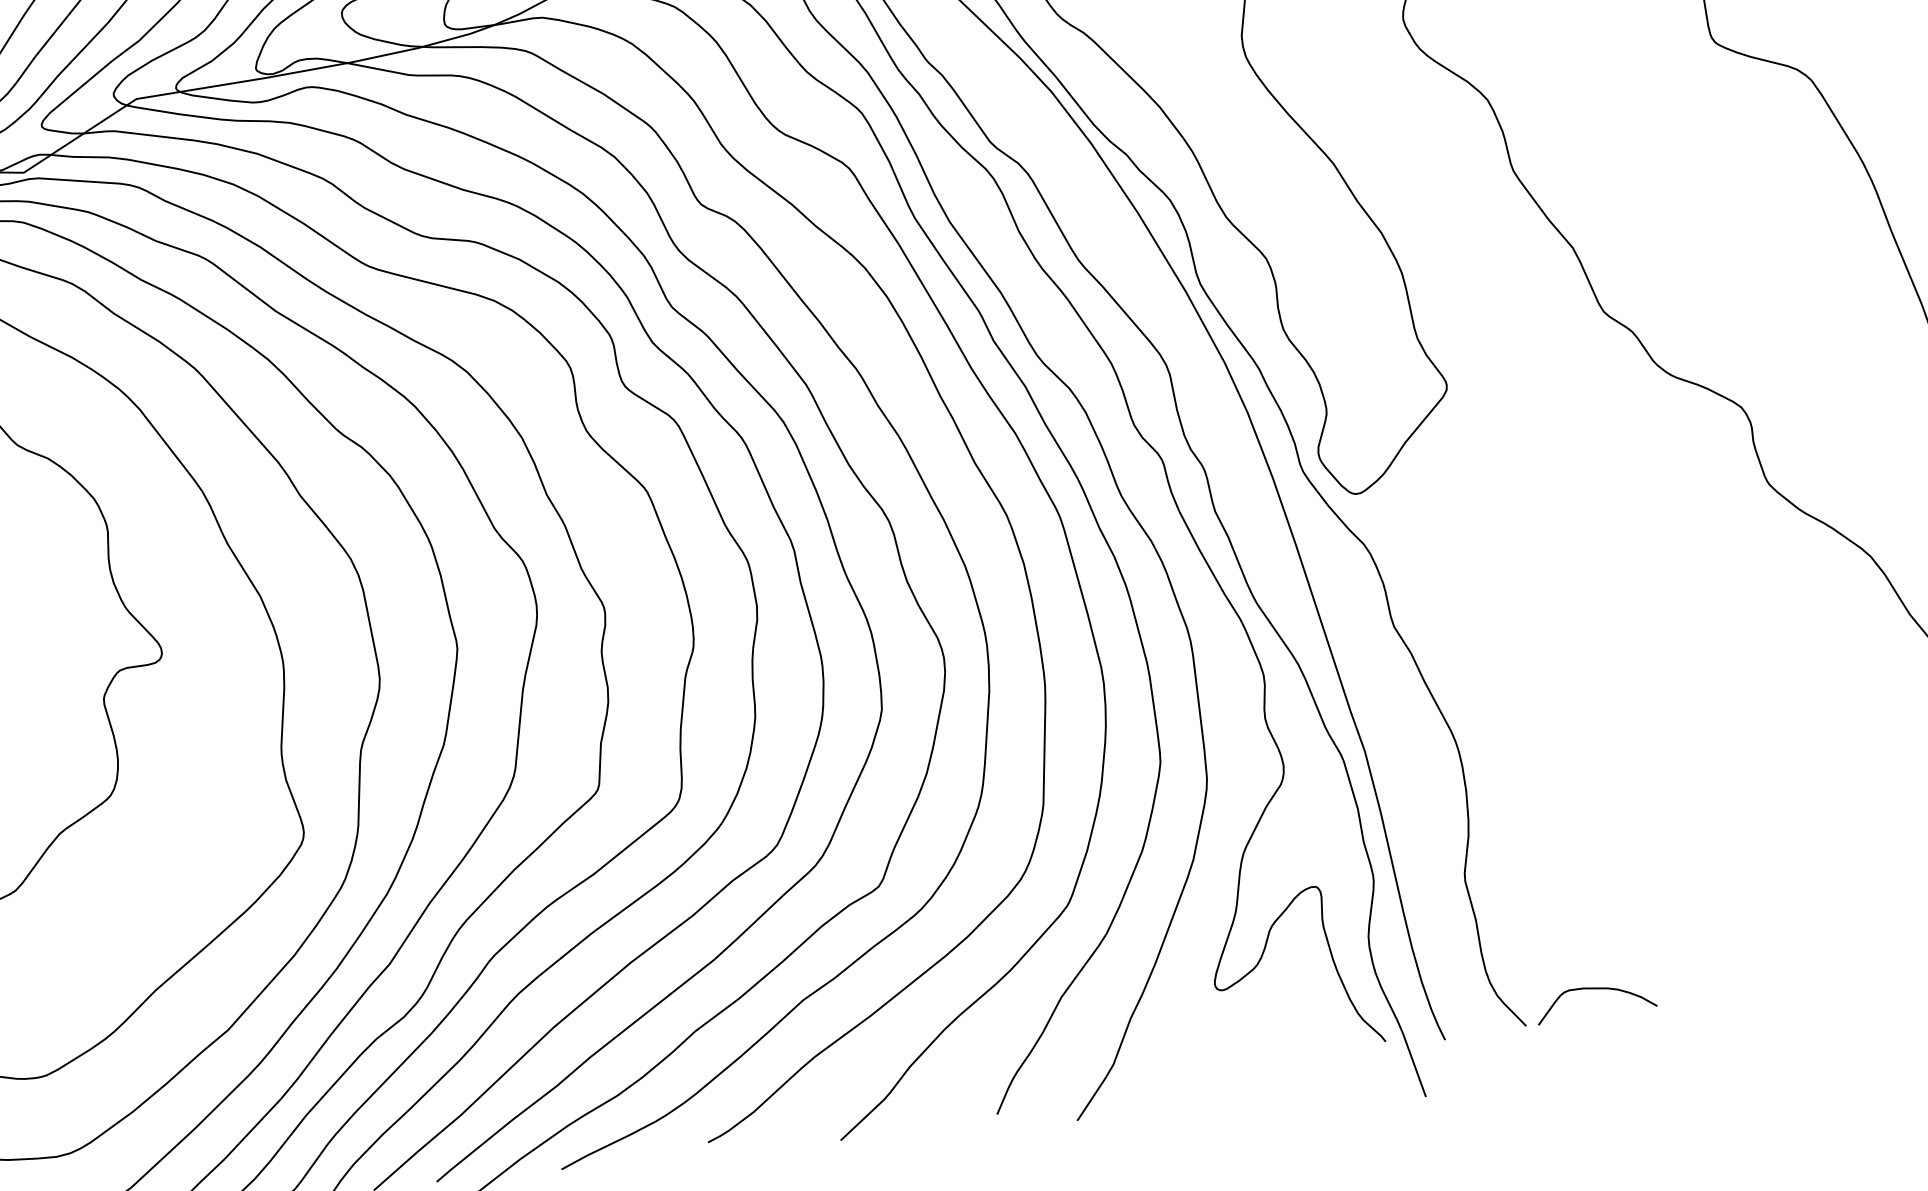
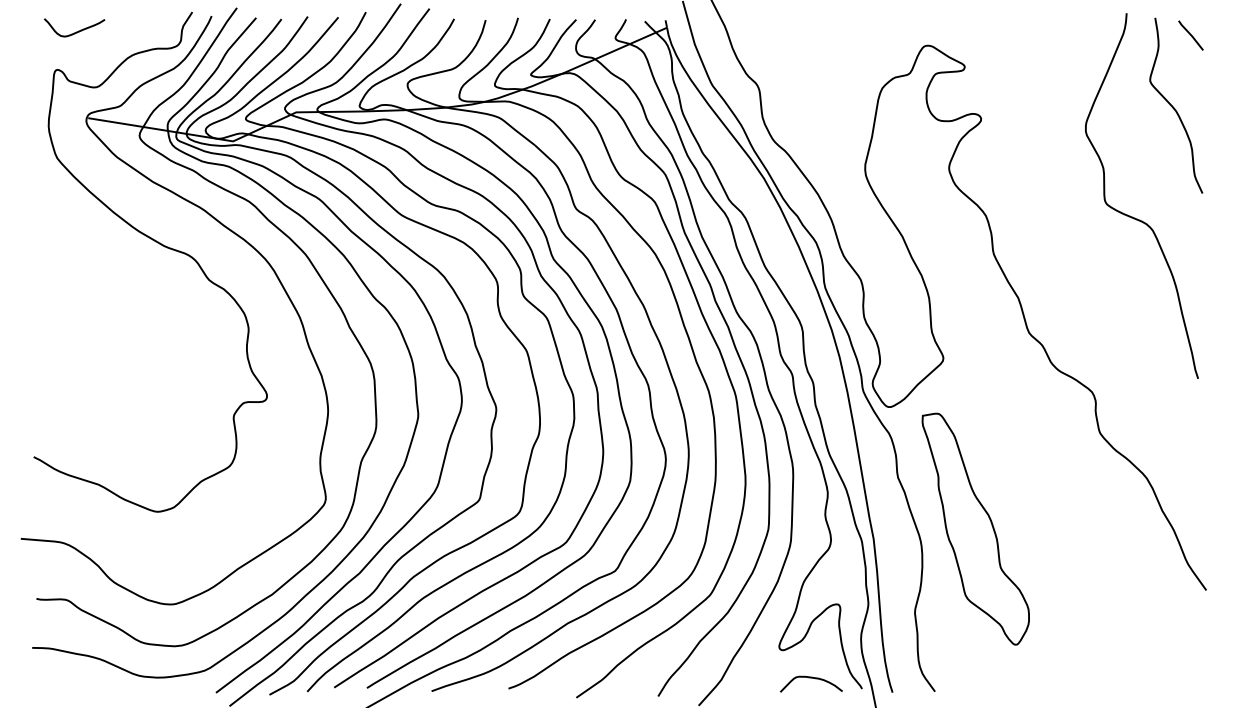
part: (1556, 701) -> (975, 528), added
curve: (1594, 990) -> (811, 678), moved

